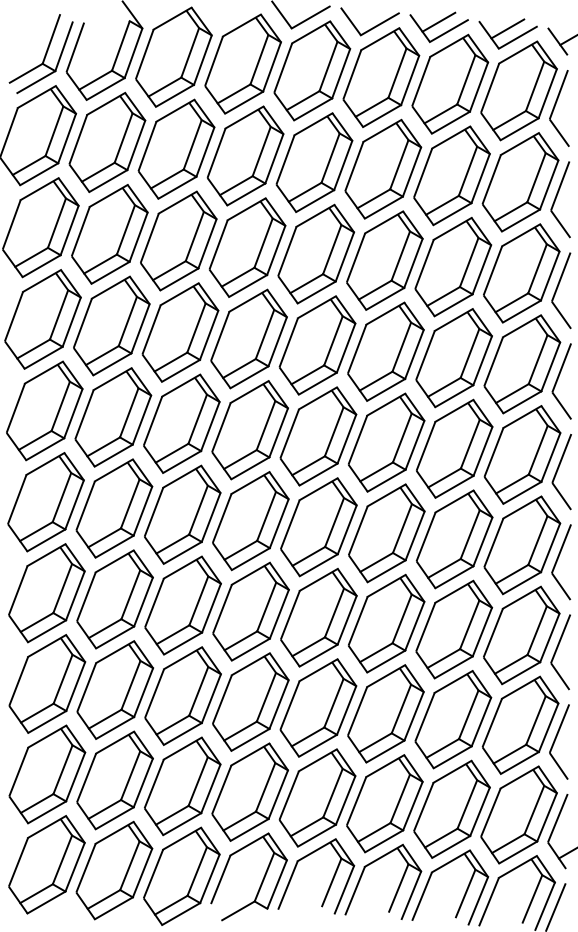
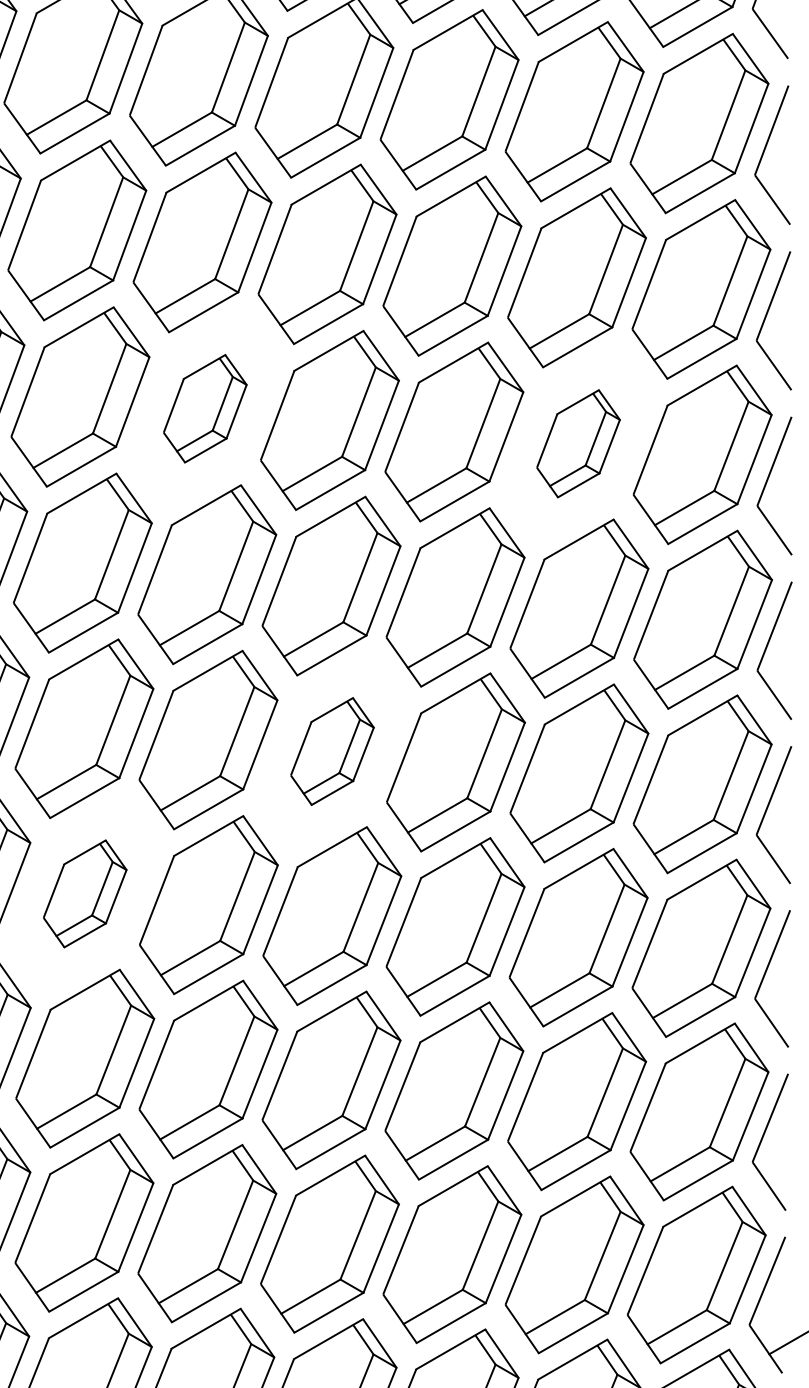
part: (248, 338) -> (204, 407), size x0.6
part: (453, 358) -> (577, 444), size x0.6
part: (318, 527) -> (331, 751), size x0.6
part: (182, 605) -> (84, 893), size x0.6

